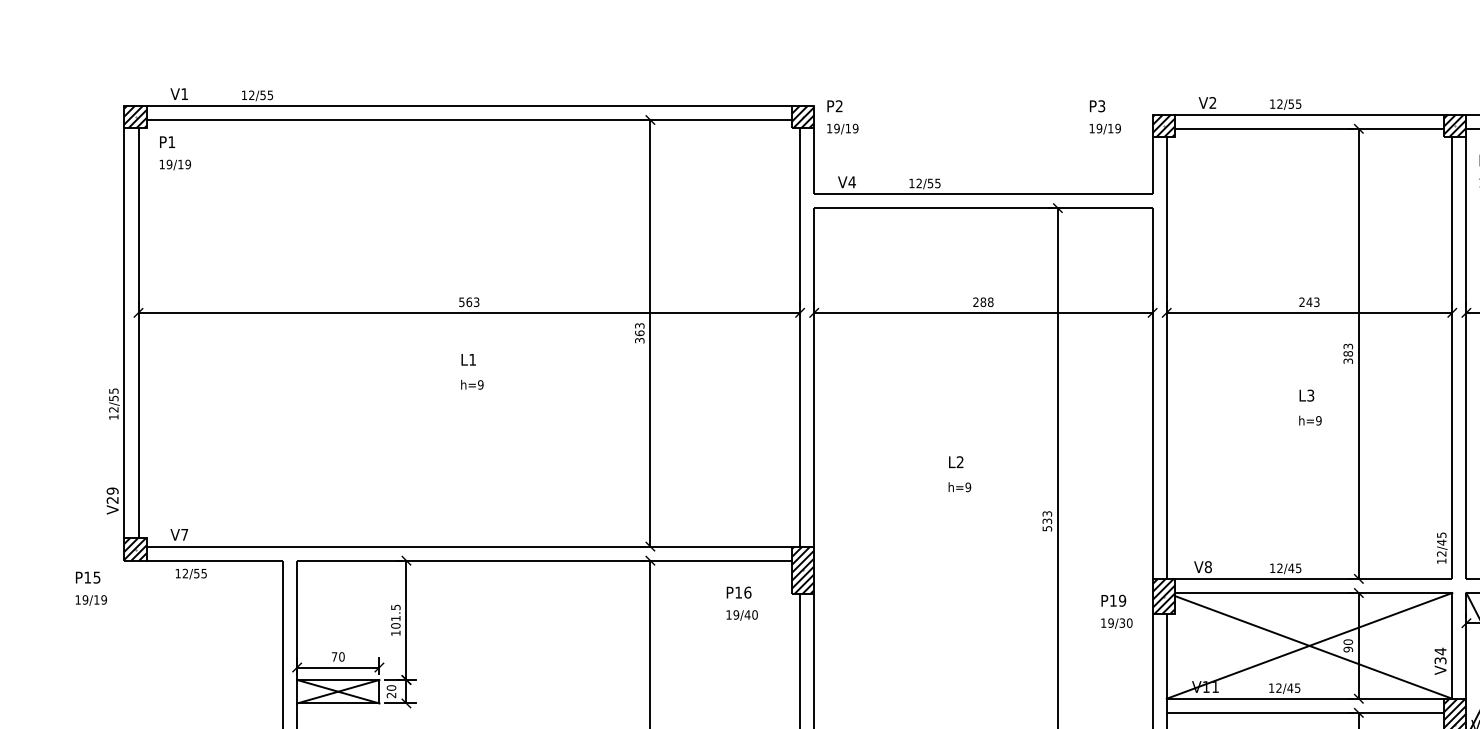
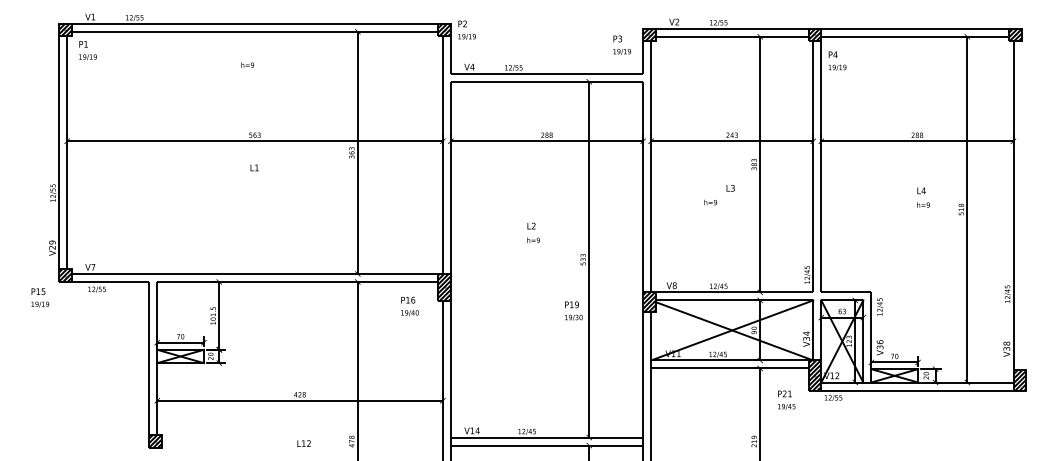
text: (1105, 116) -> (622, 44), moved
text: (471, 383) -> (247, 64), moved
text: (1310, 420) -> (710, 202), moved
text: (1116, 610) -> (573, 310), moved

